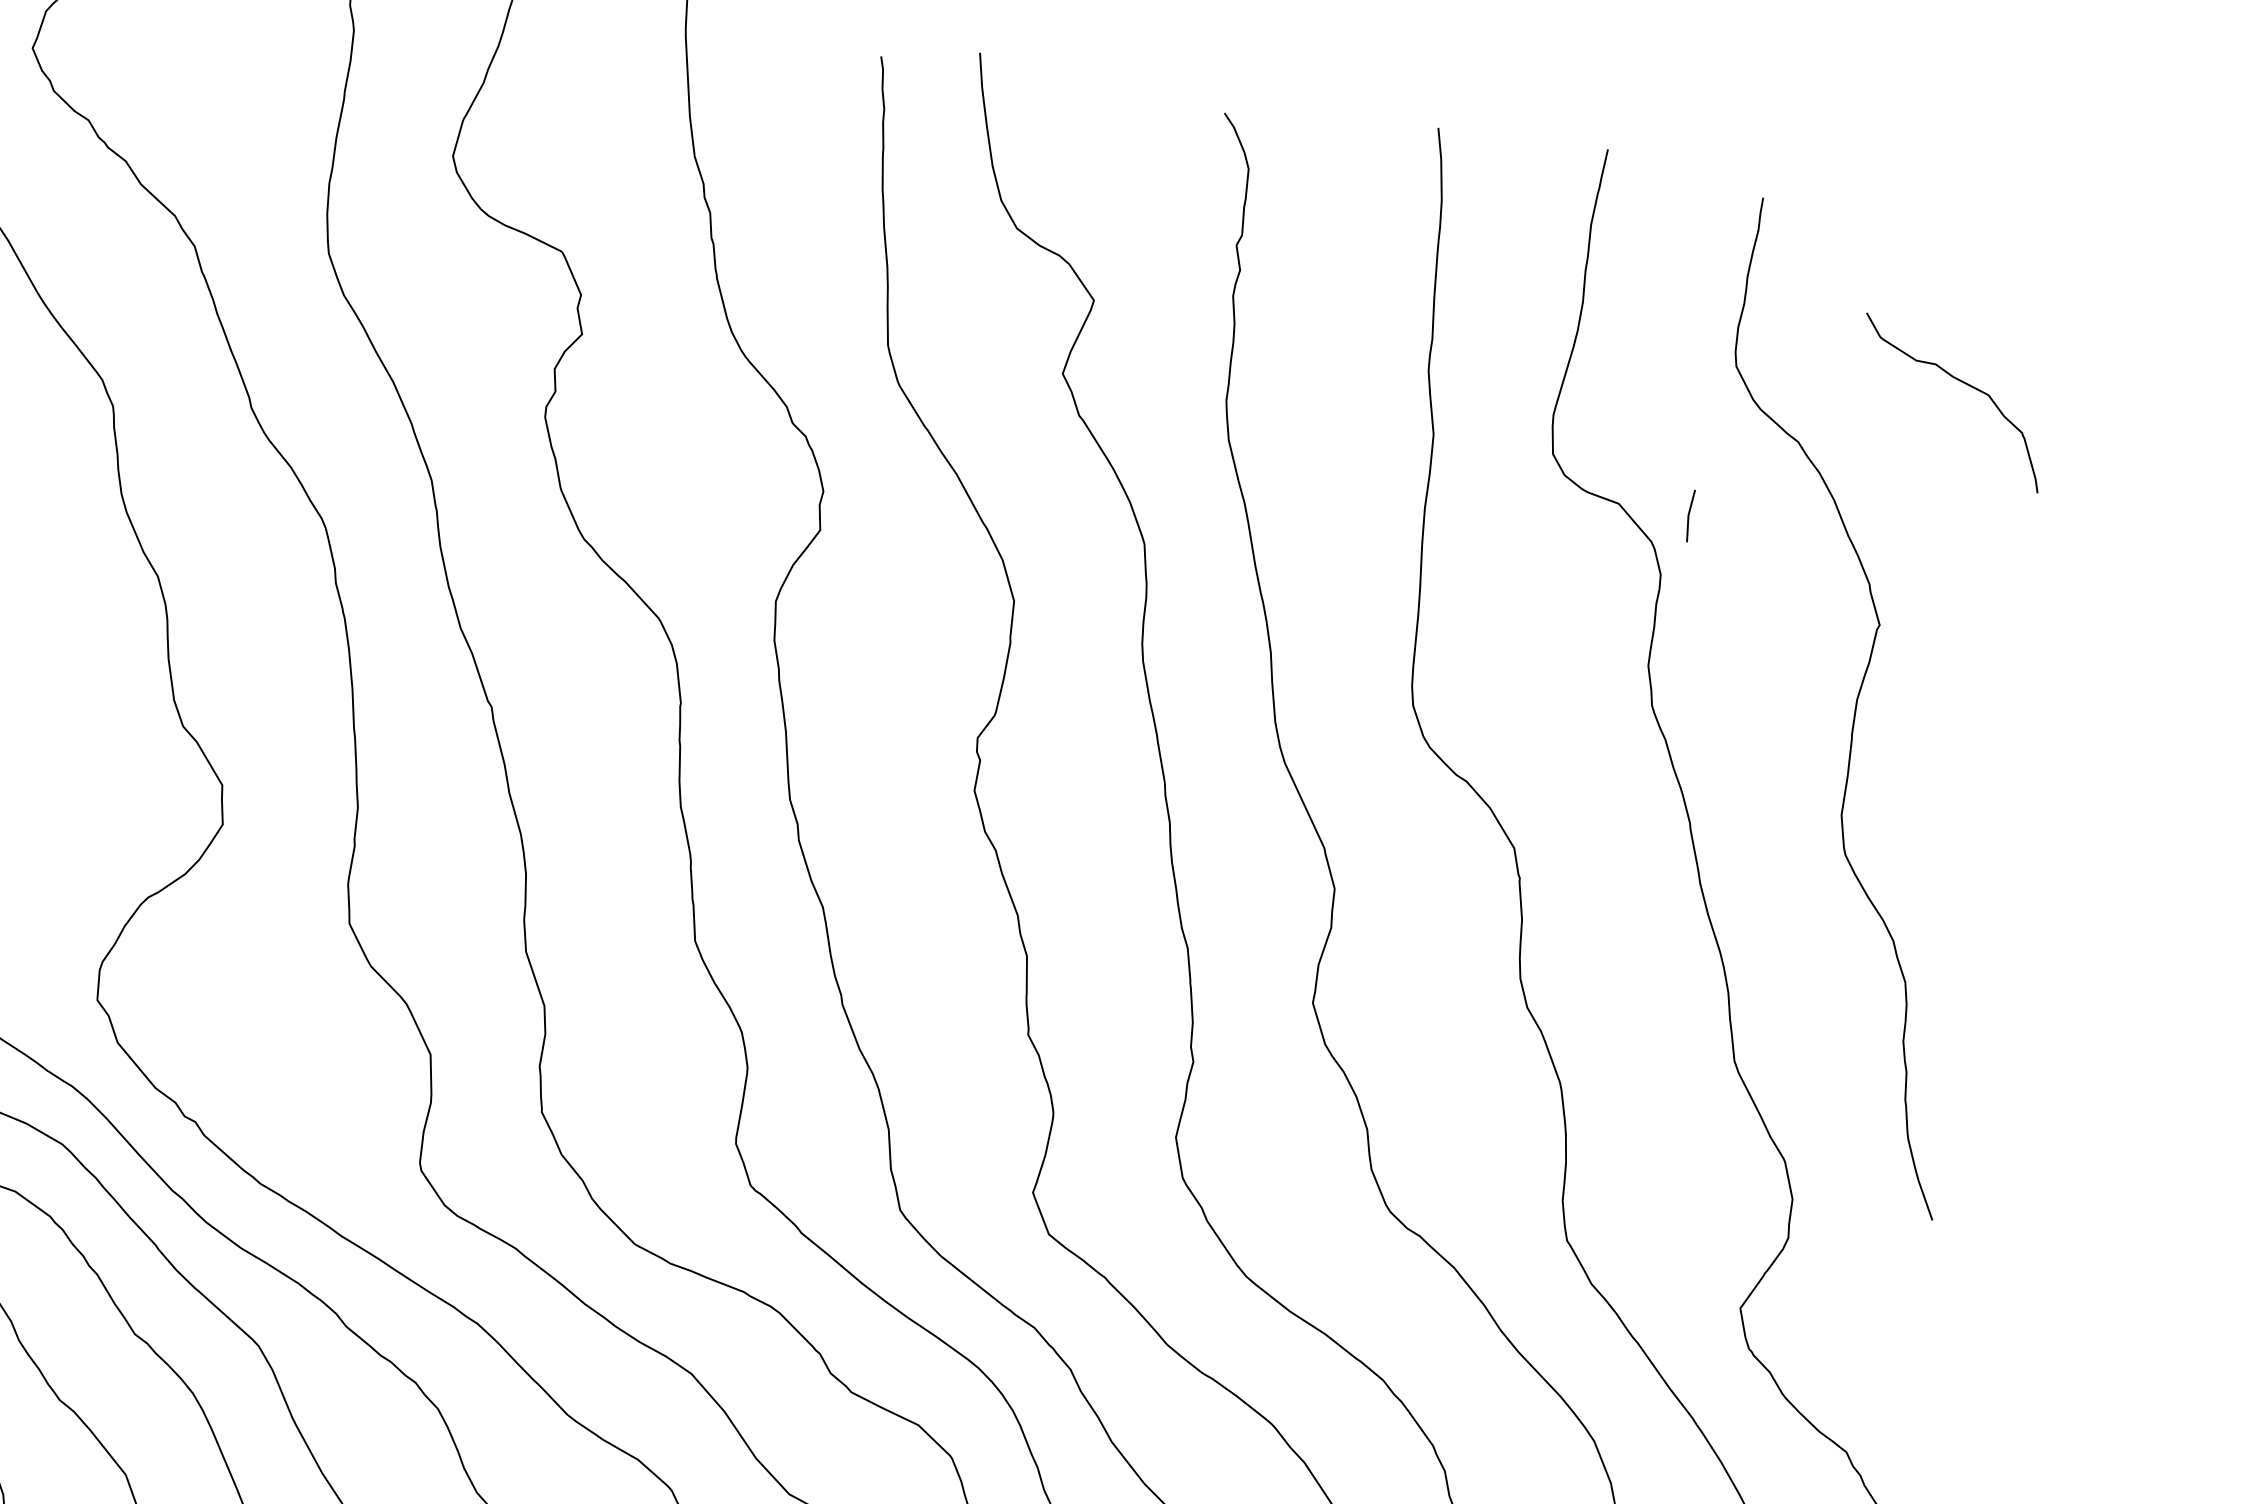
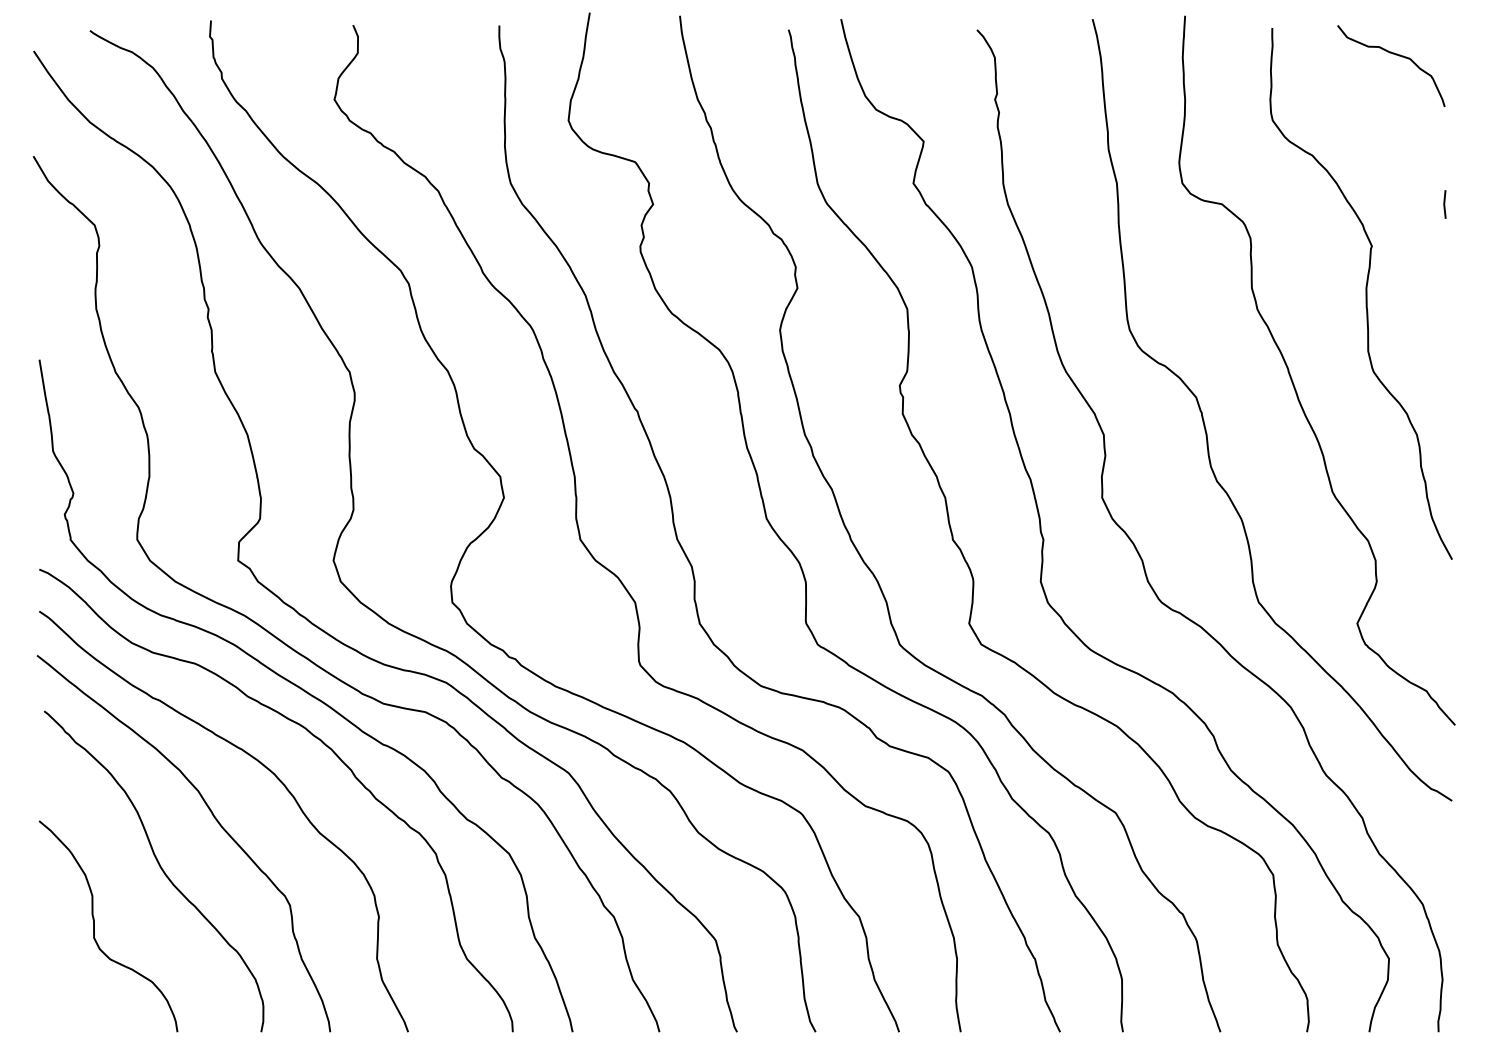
curve: (1963, 384) -> (1395, 55), moved
line: (1689, 515) -> (1444, 204), moved

